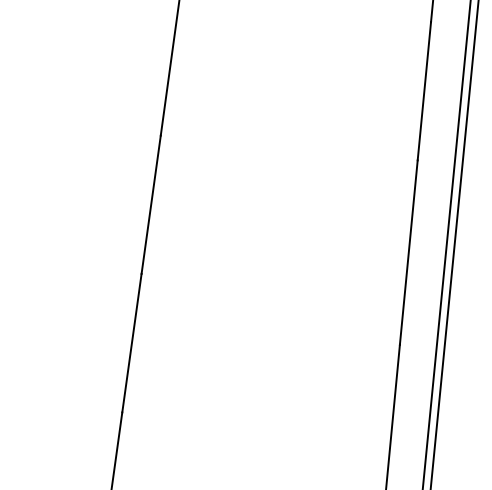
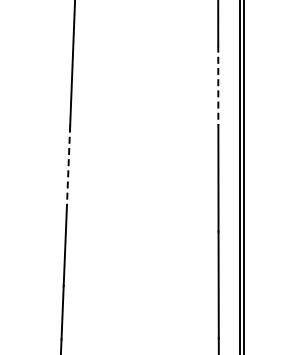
line: (424, 91) -> (218, 85), solid -> dashed
line: (150, 206) -> (68, 166), solid -> dashed

